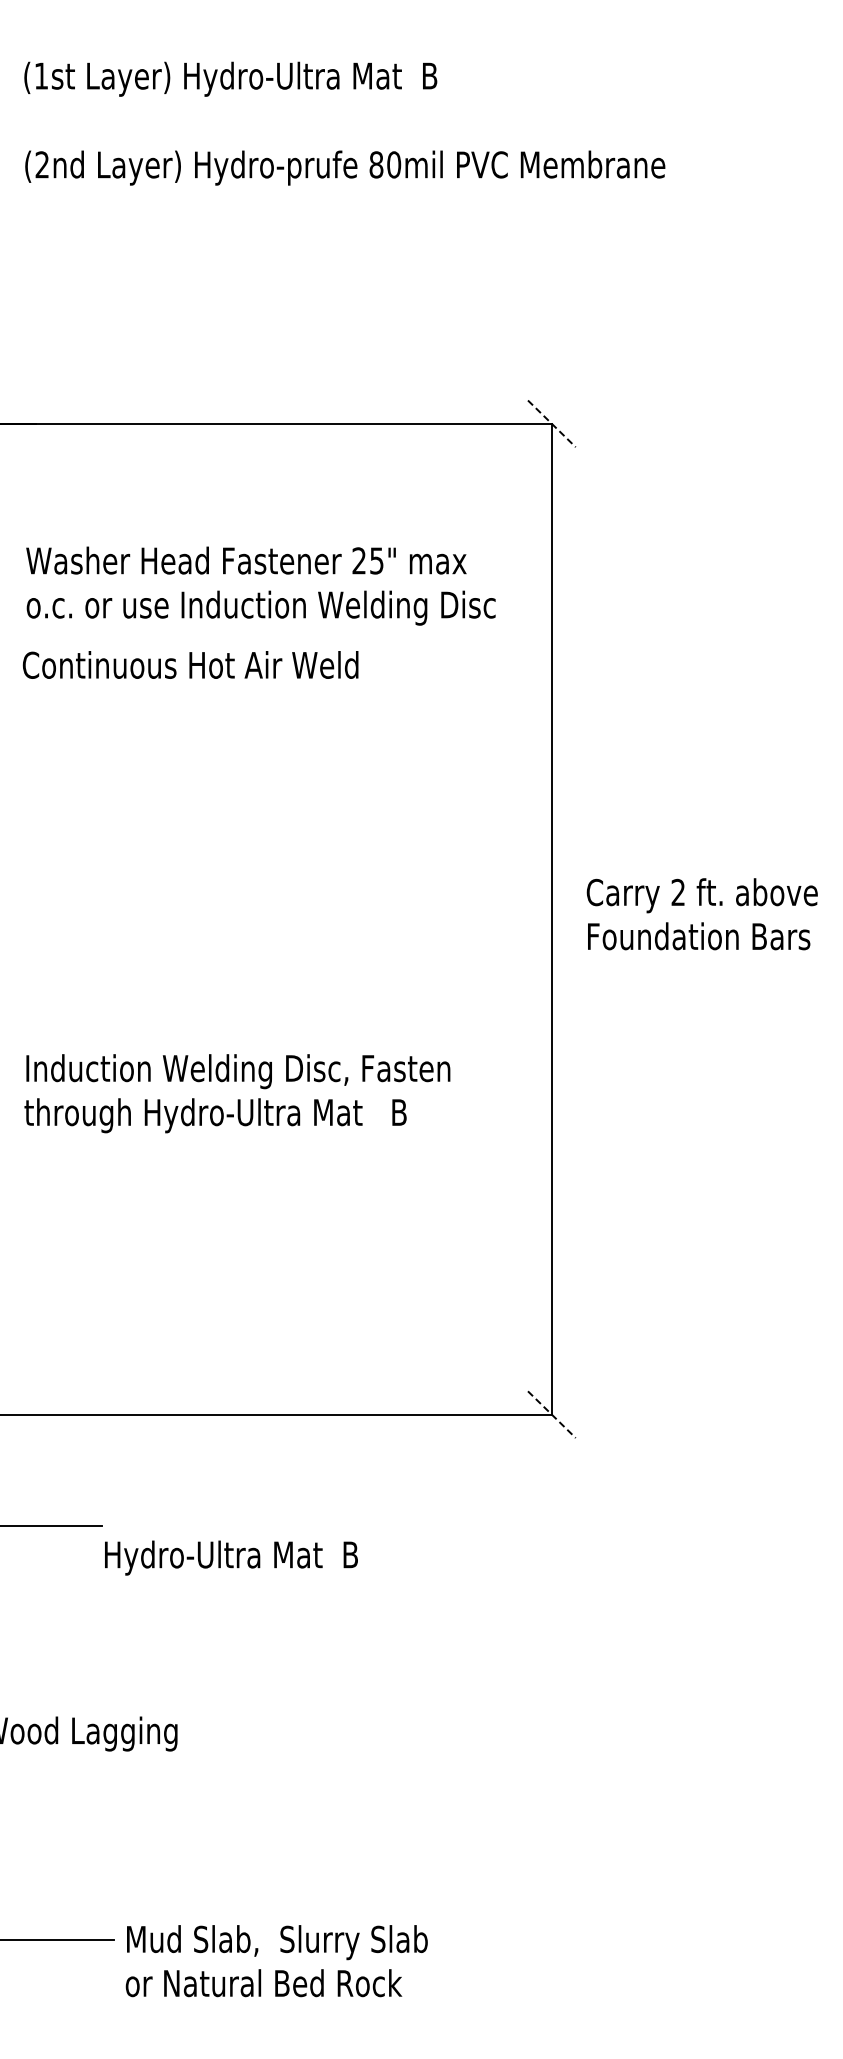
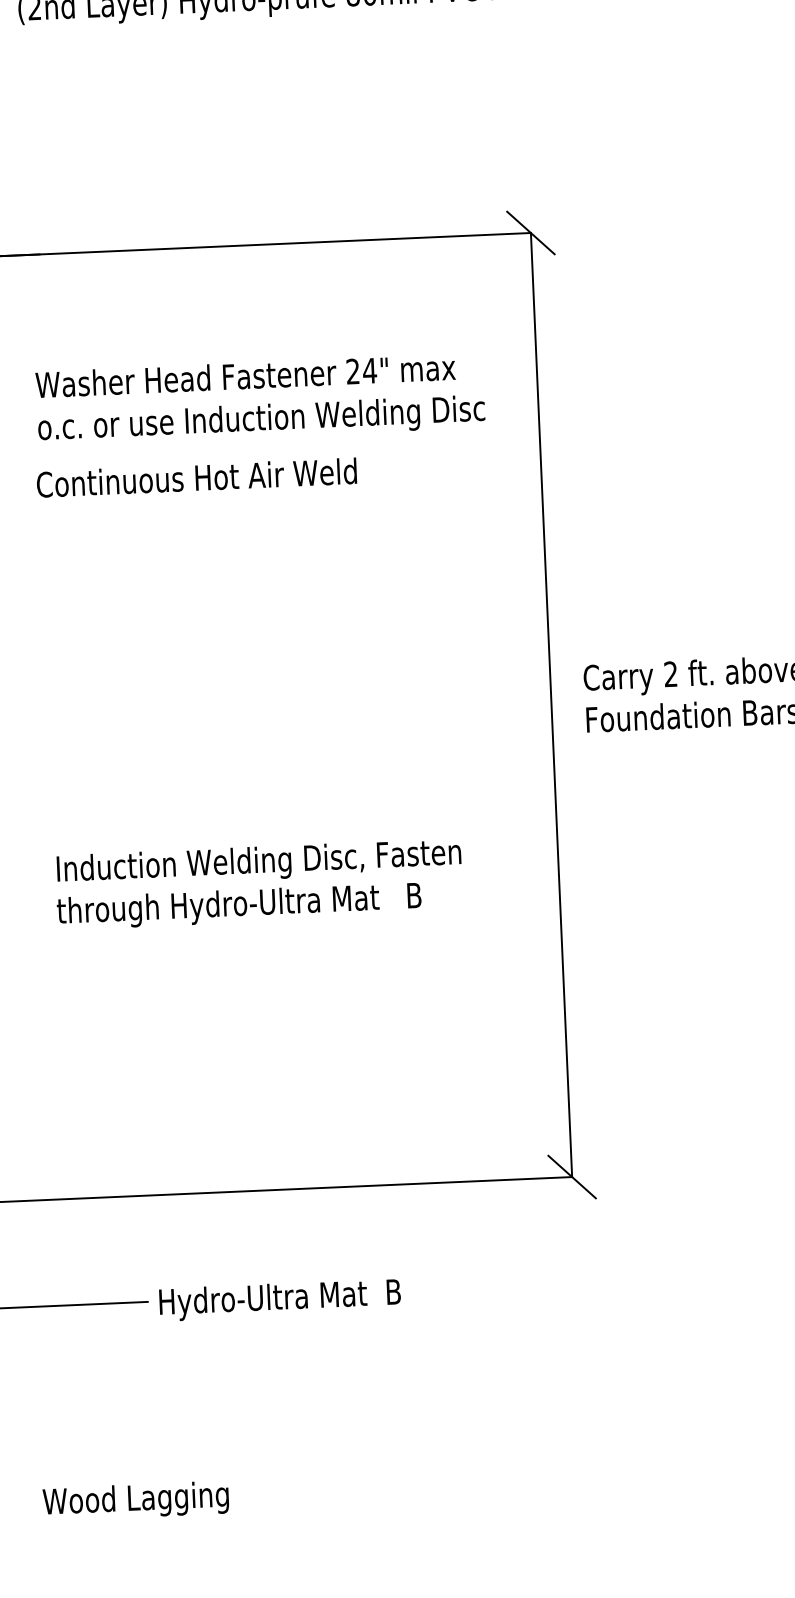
line: (552, 424) -> (531, 233), dashed -> solid
text: (376, 560) -> (369, 370), 25" -> 24"
line: (552, 1415) -> (572, 1177), dashed -> solid
text: (231, 1557) -> (280, 1299), moved

